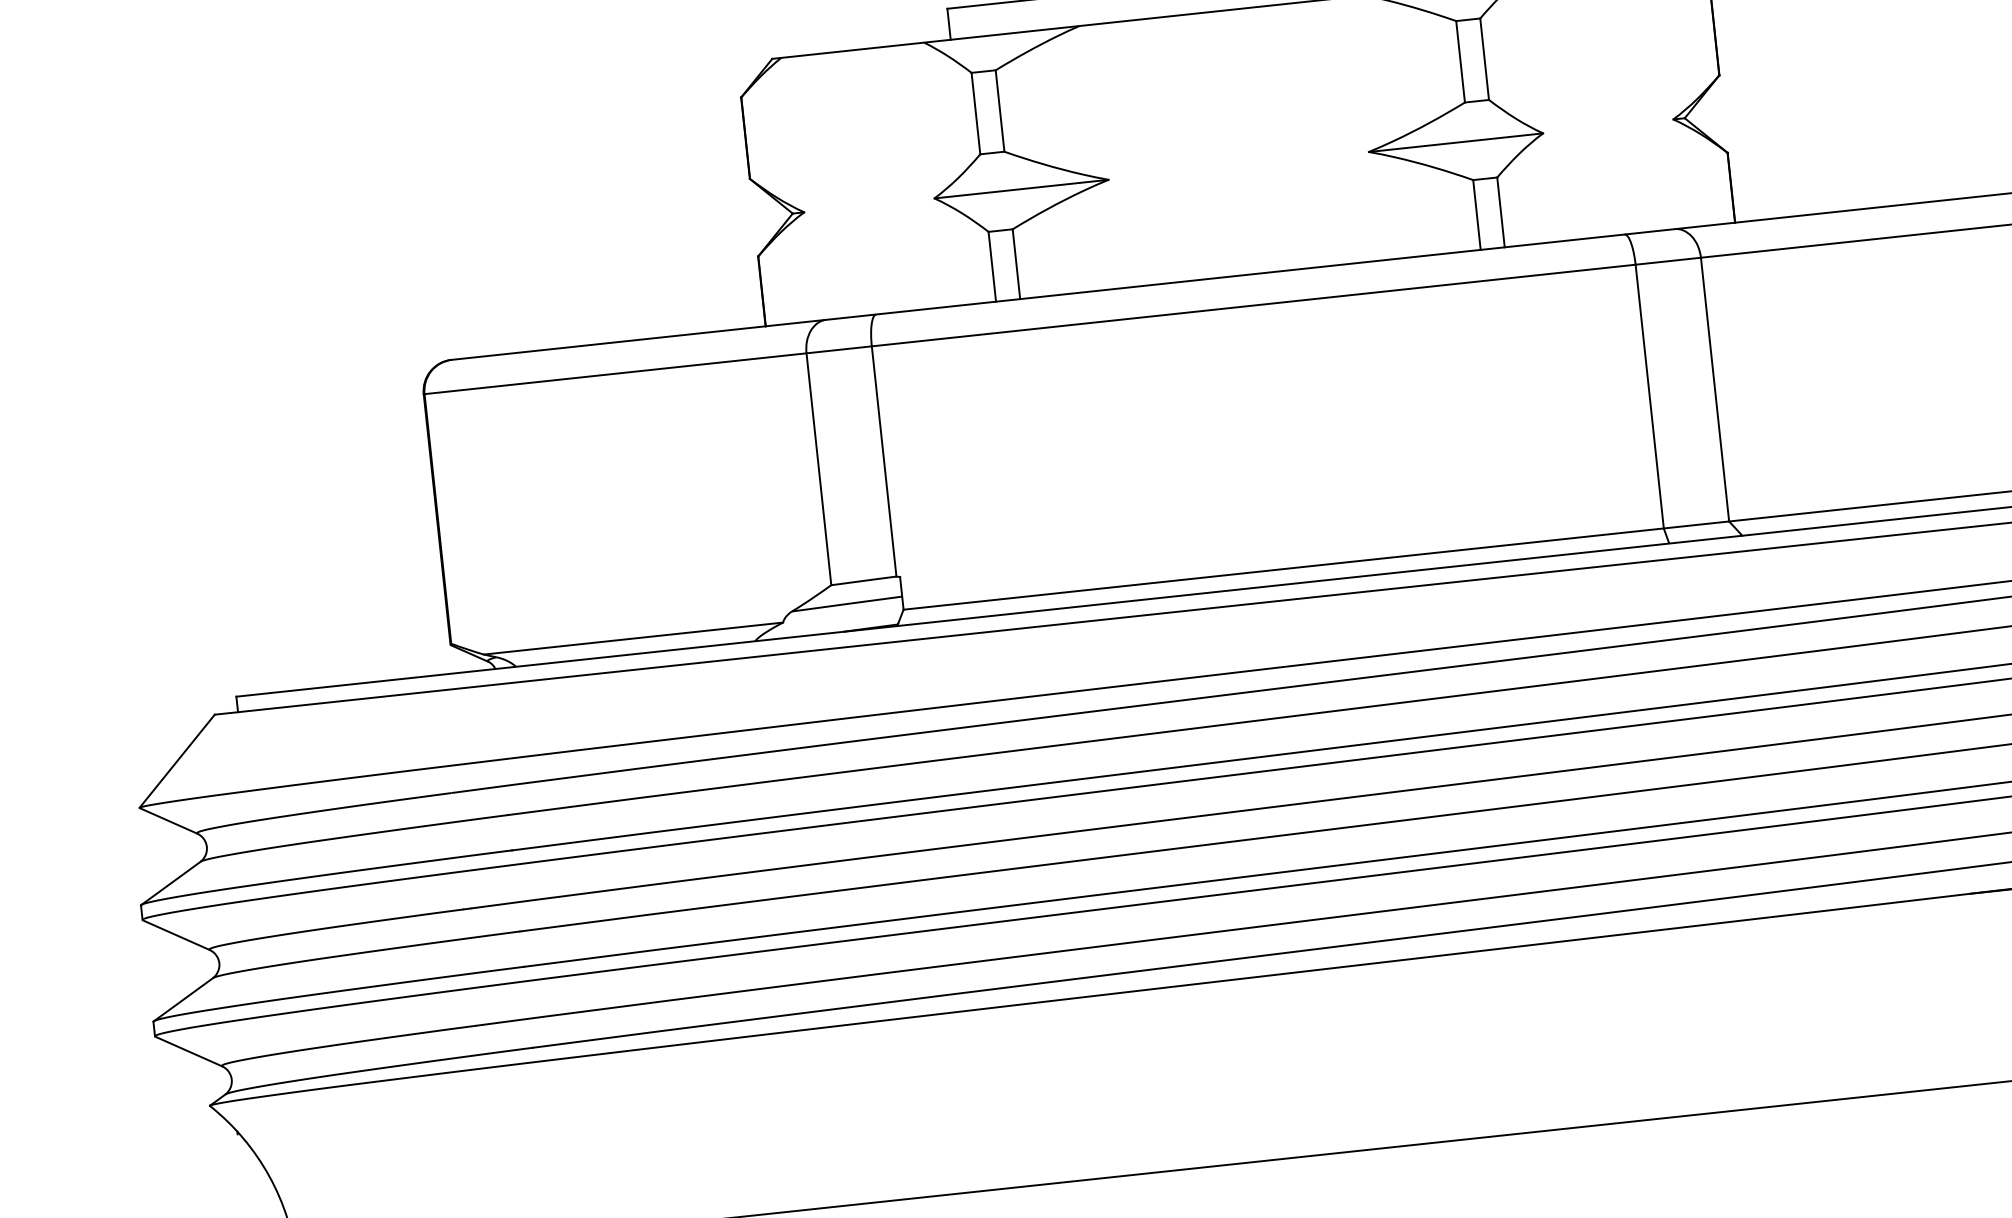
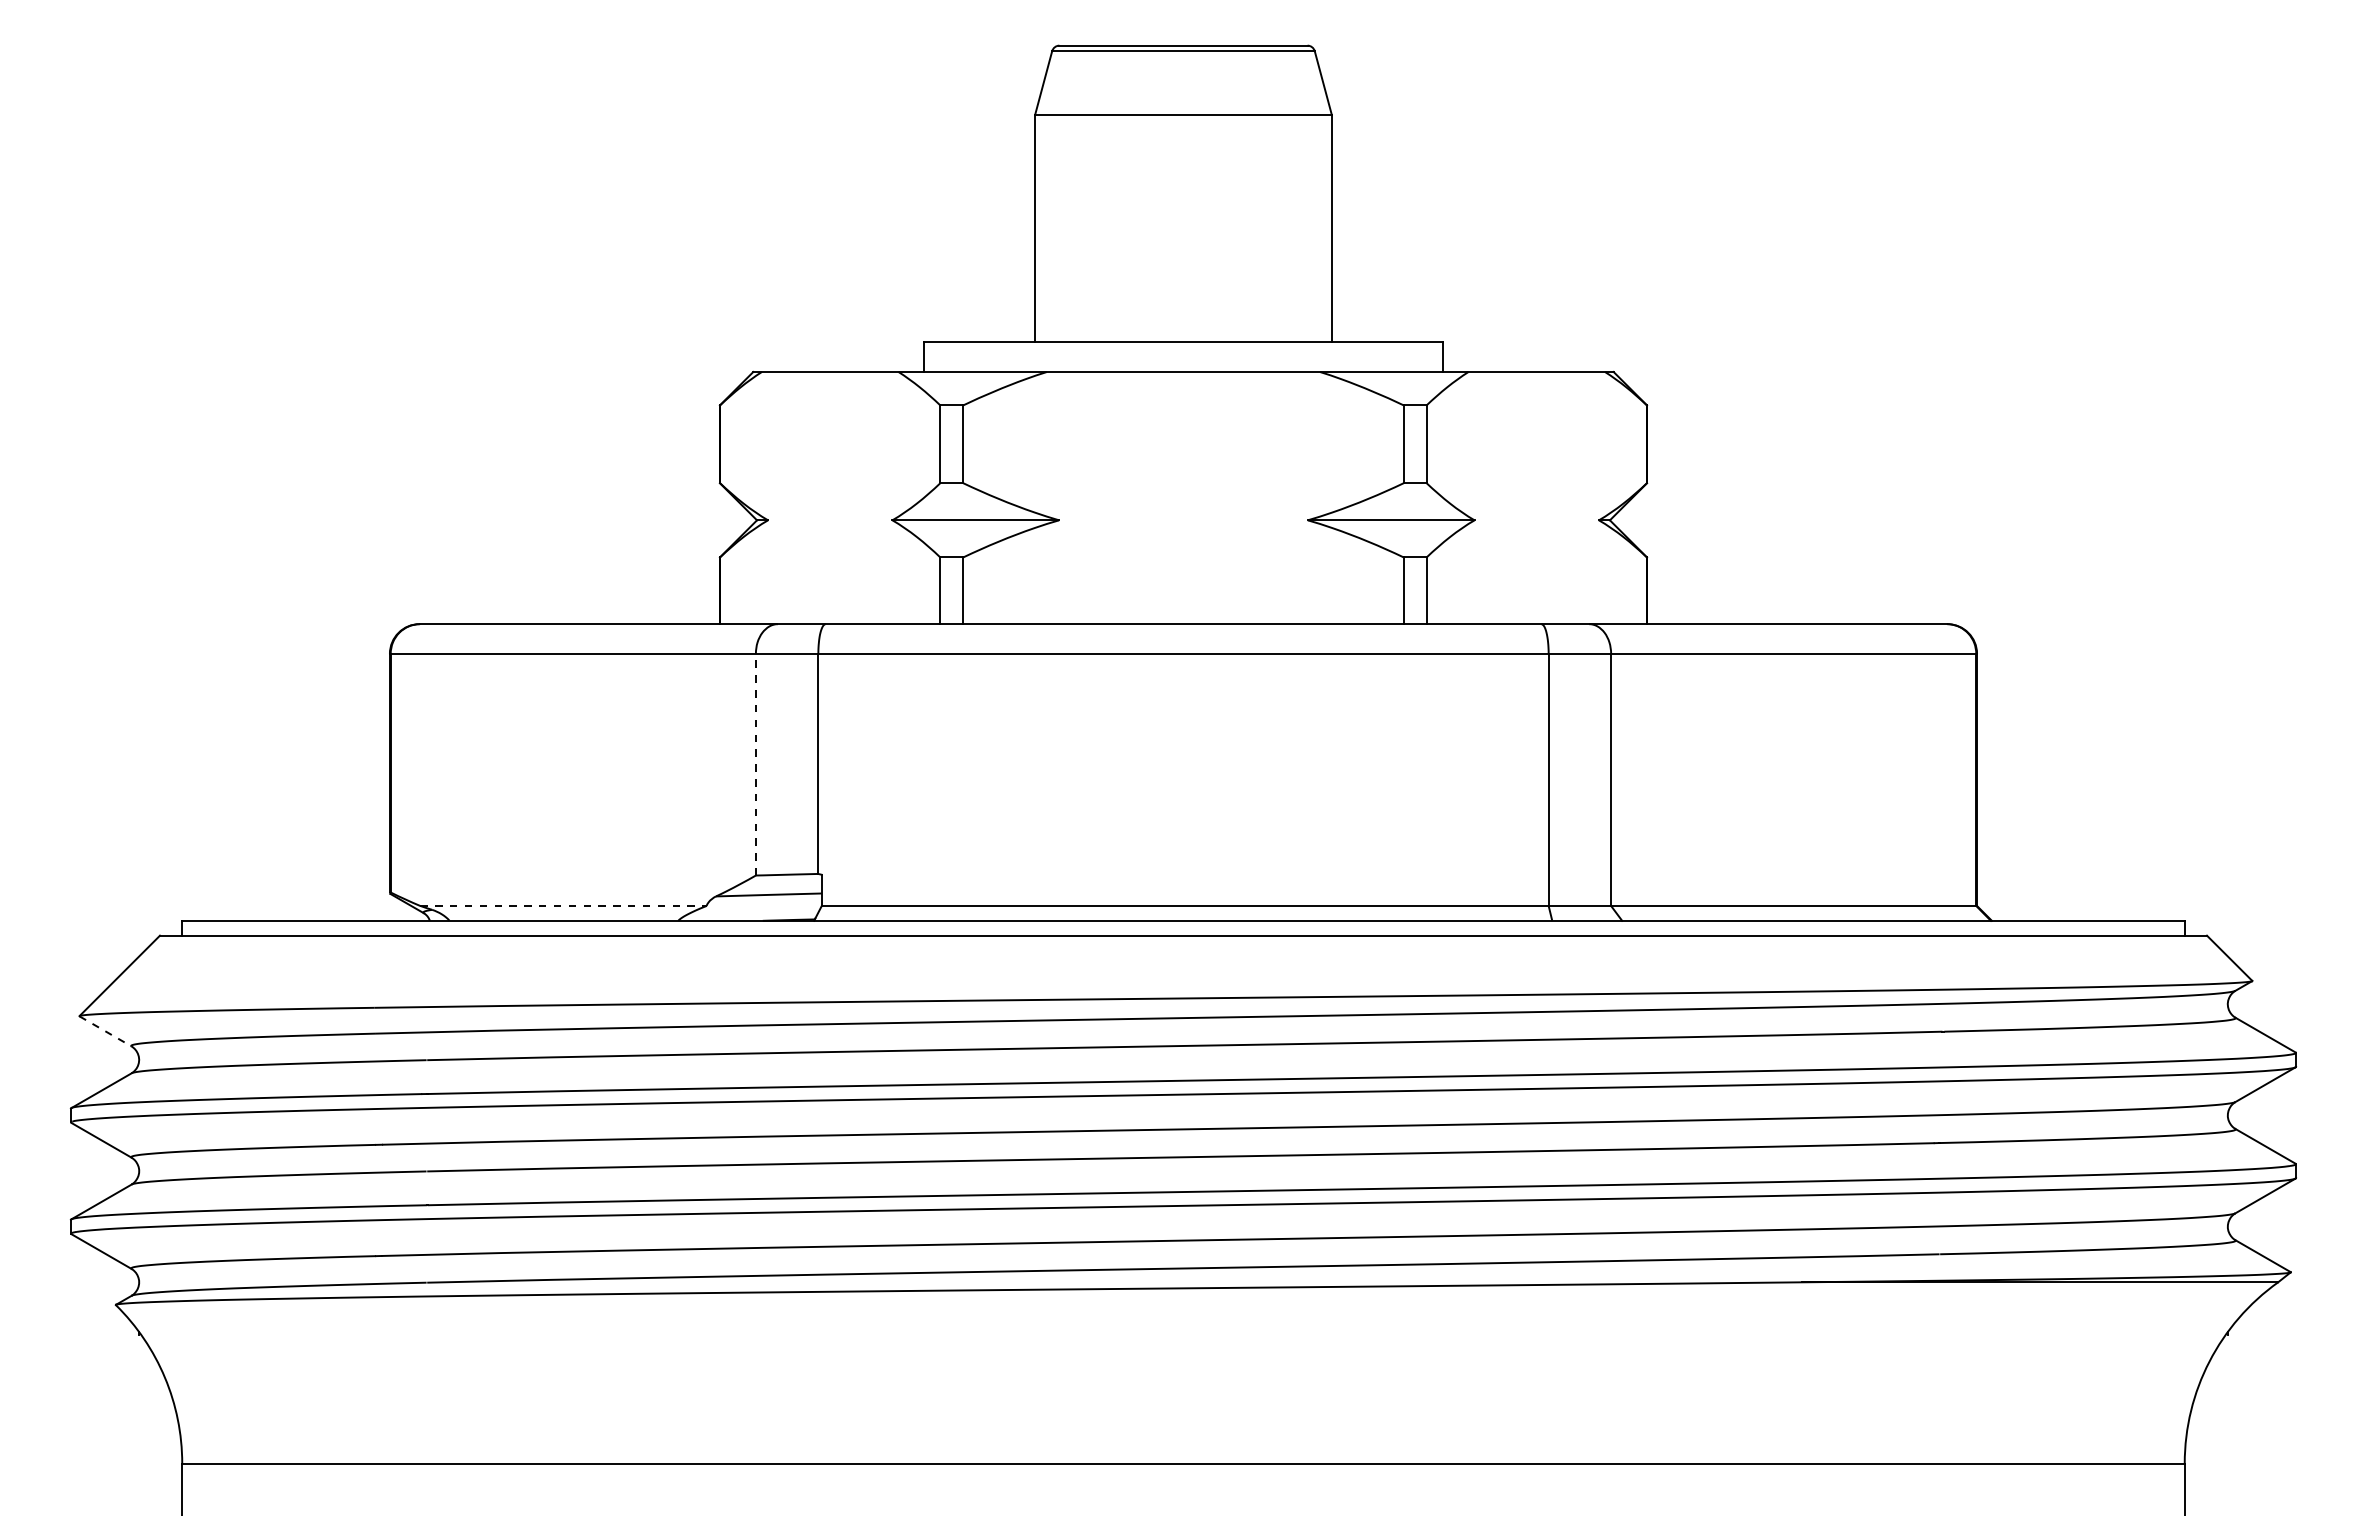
line: (818, 469) -> (755, 764), solid -> dashed
line: (633, 639) -> (563, 906), solid -> dashed
line: (169, 820) -> (106, 1031), solid -> dashed

